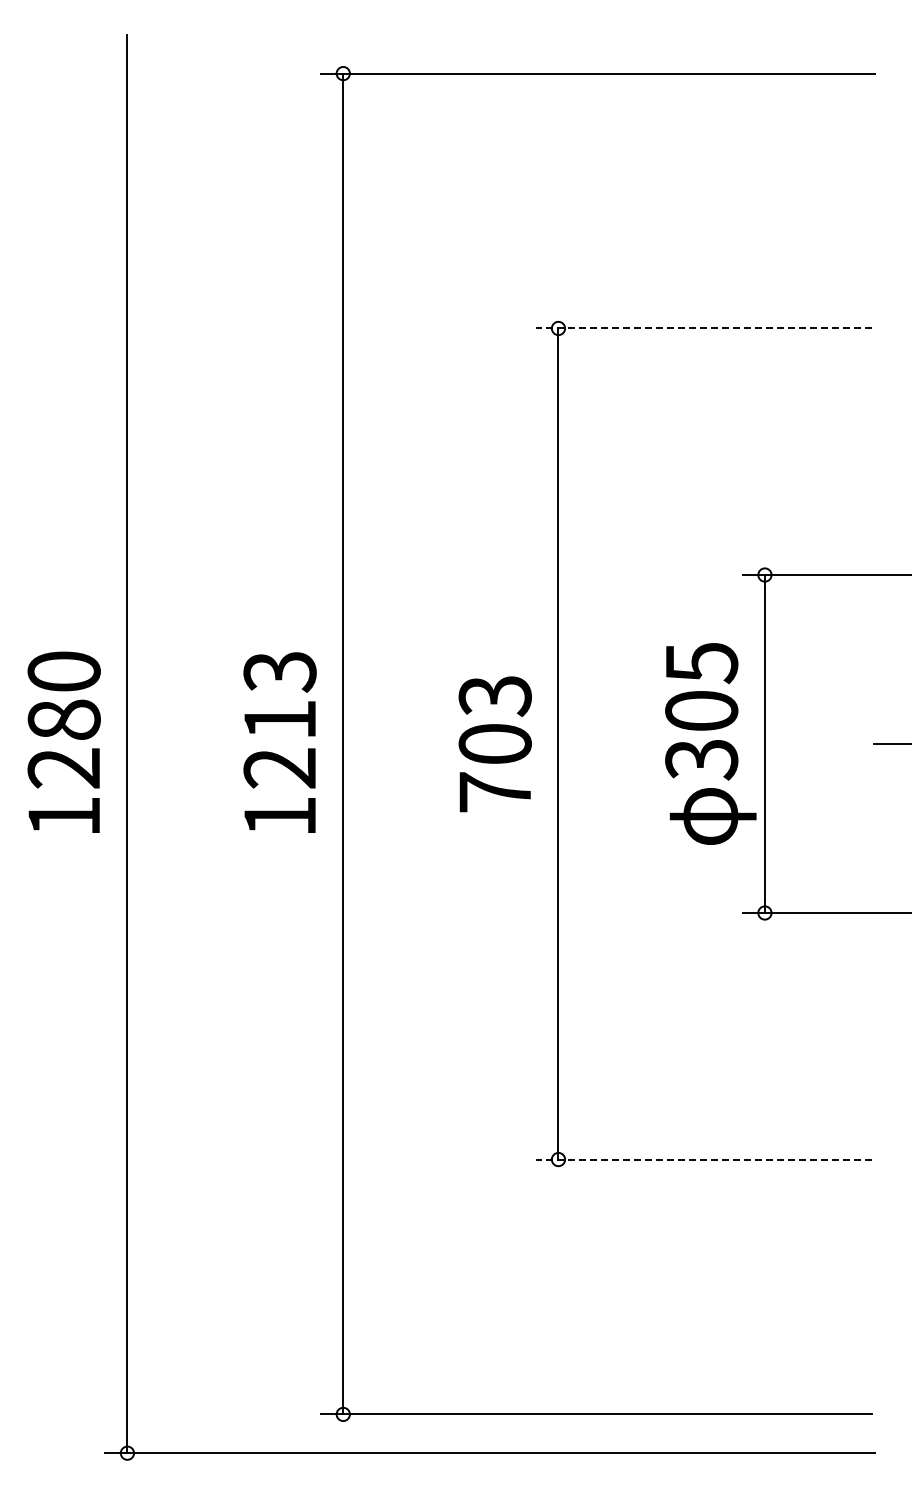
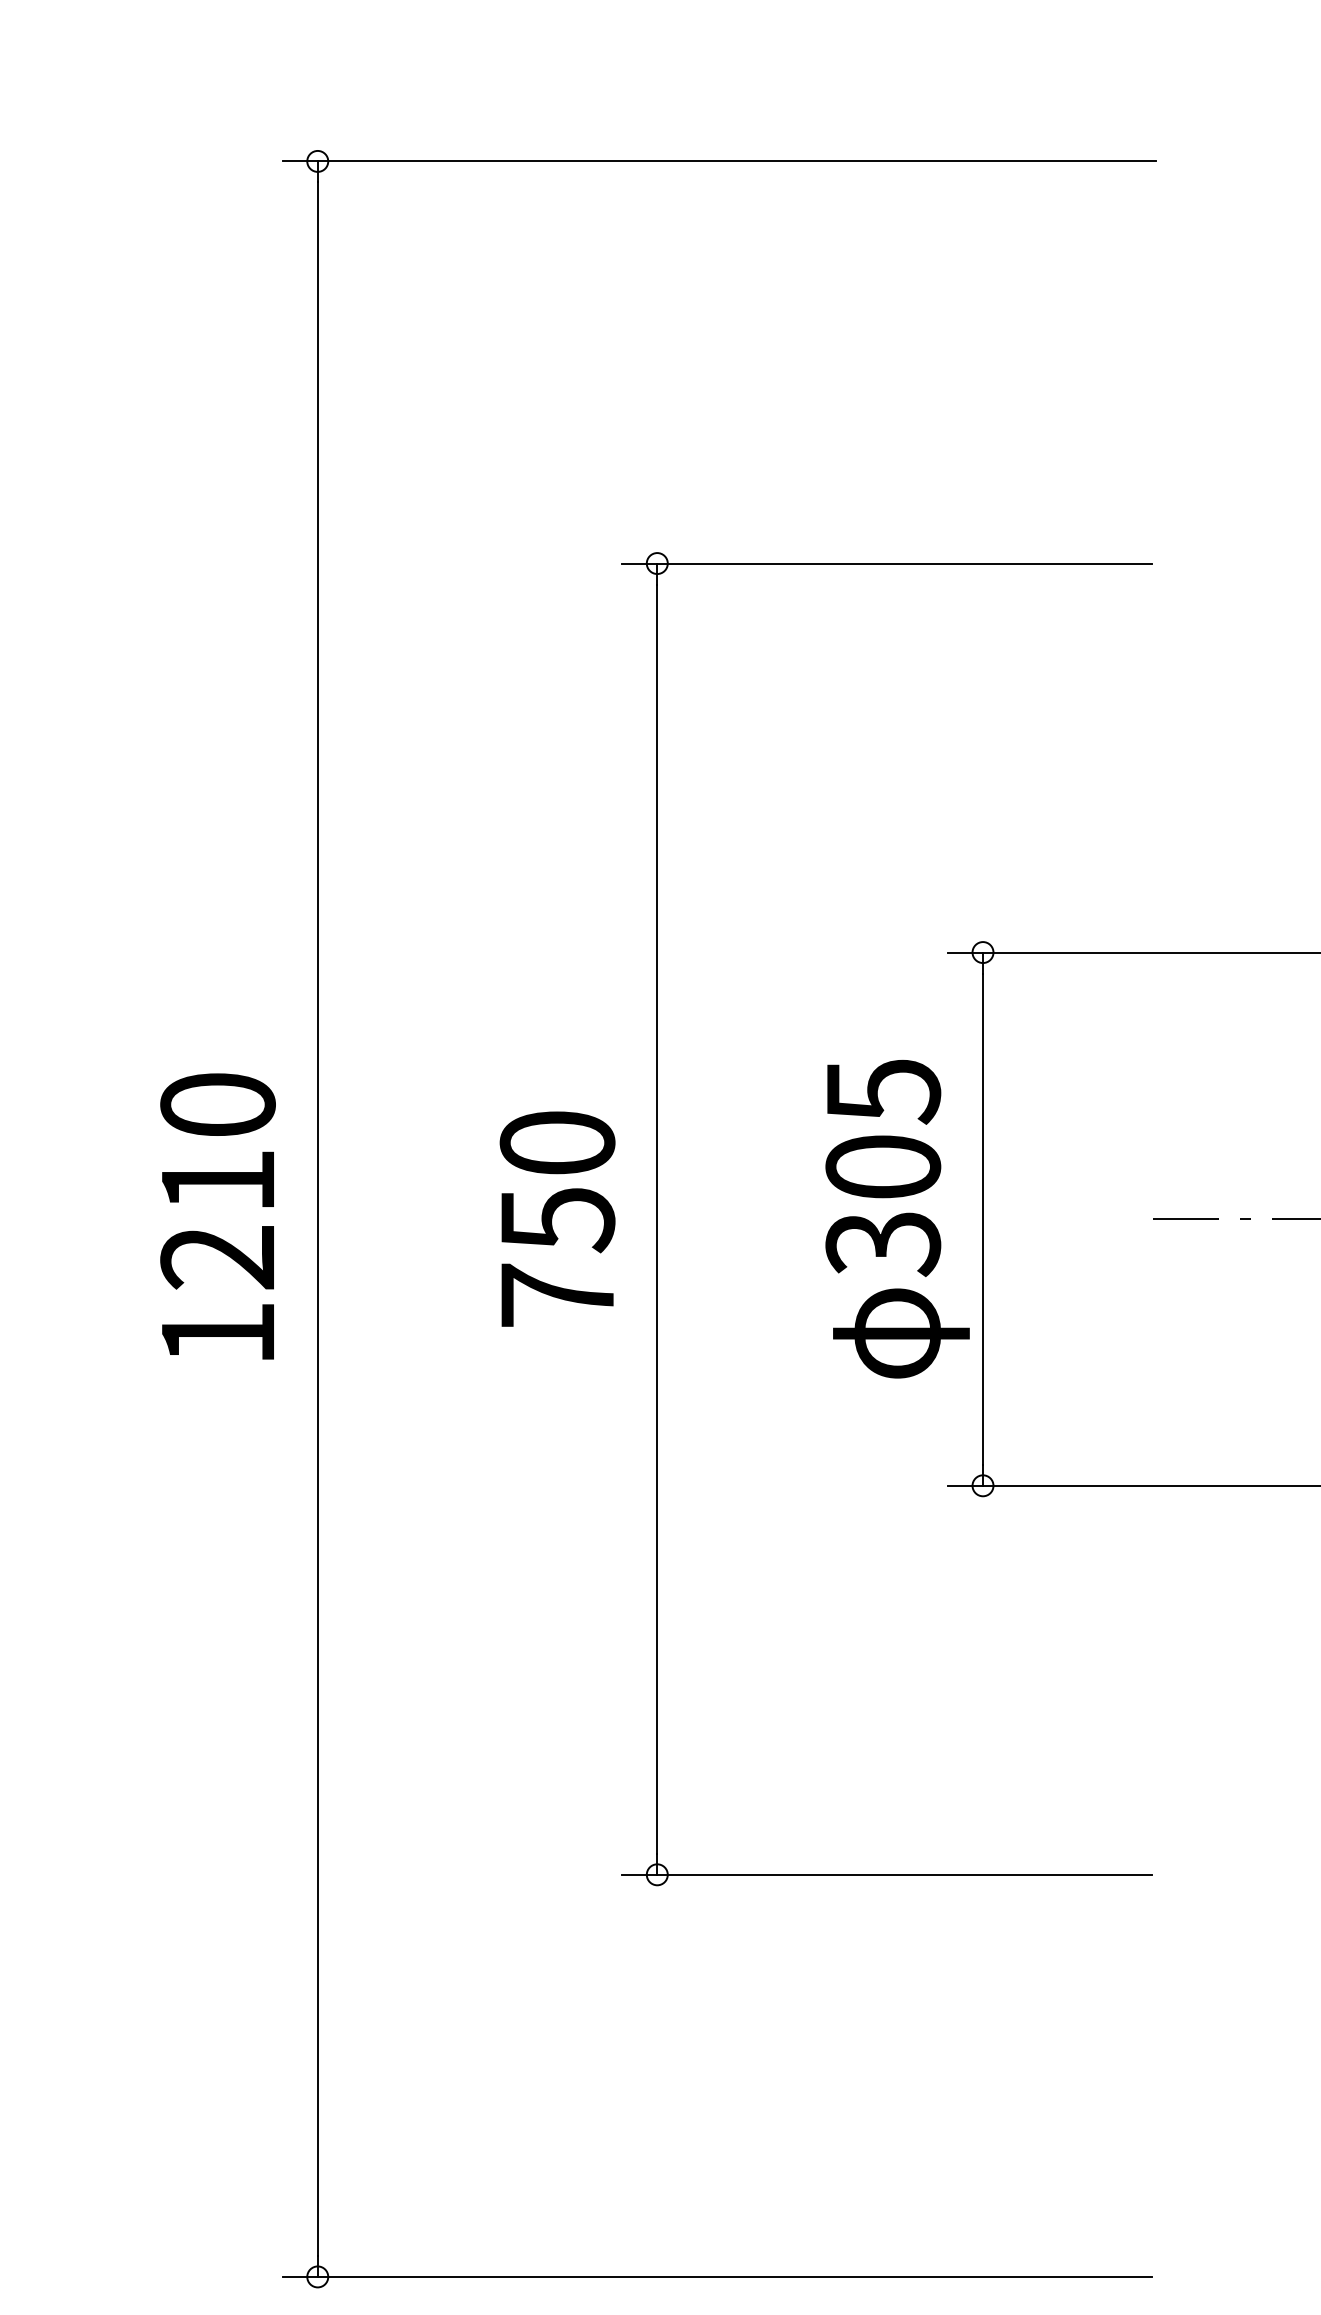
line: (704, 328) -> (887, 563), dashed -> solid
text: (279, 671) -> (217, 1104), 1213 -> 1210
text: (494, 720) -> (556, 1182), 703 -> 750
line: (704, 1159) -> (887, 1874), dashed -> solid

